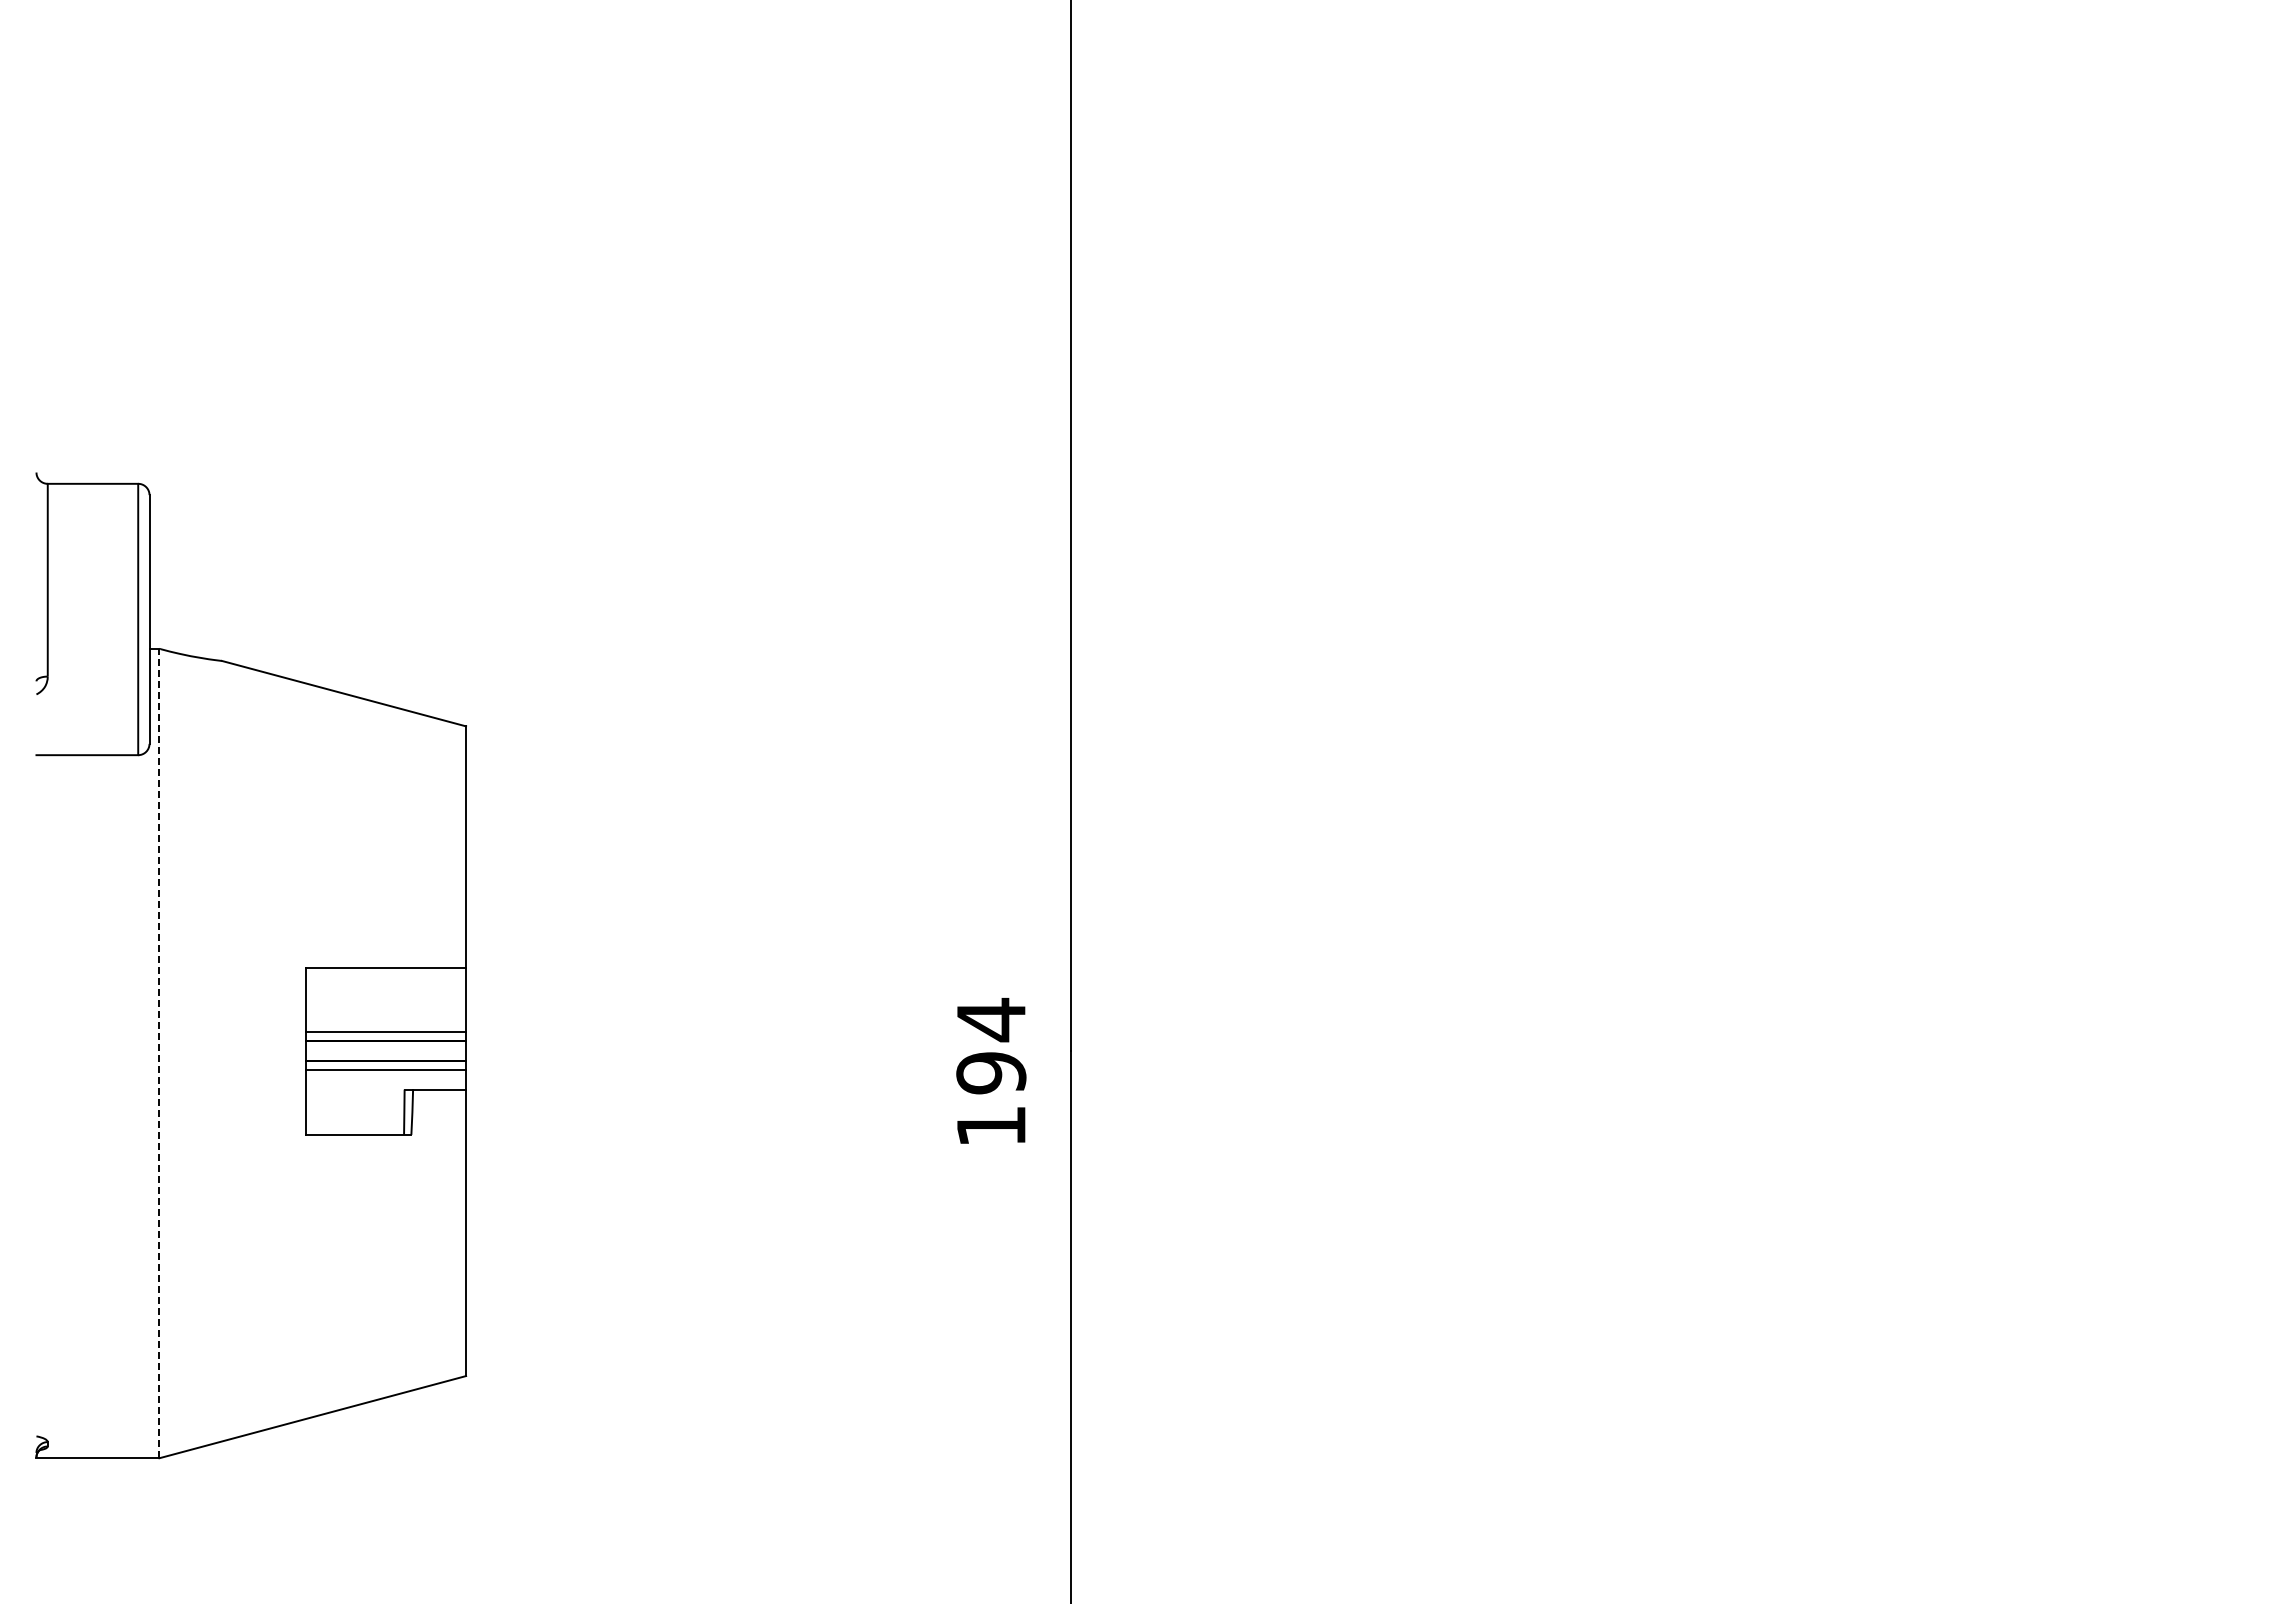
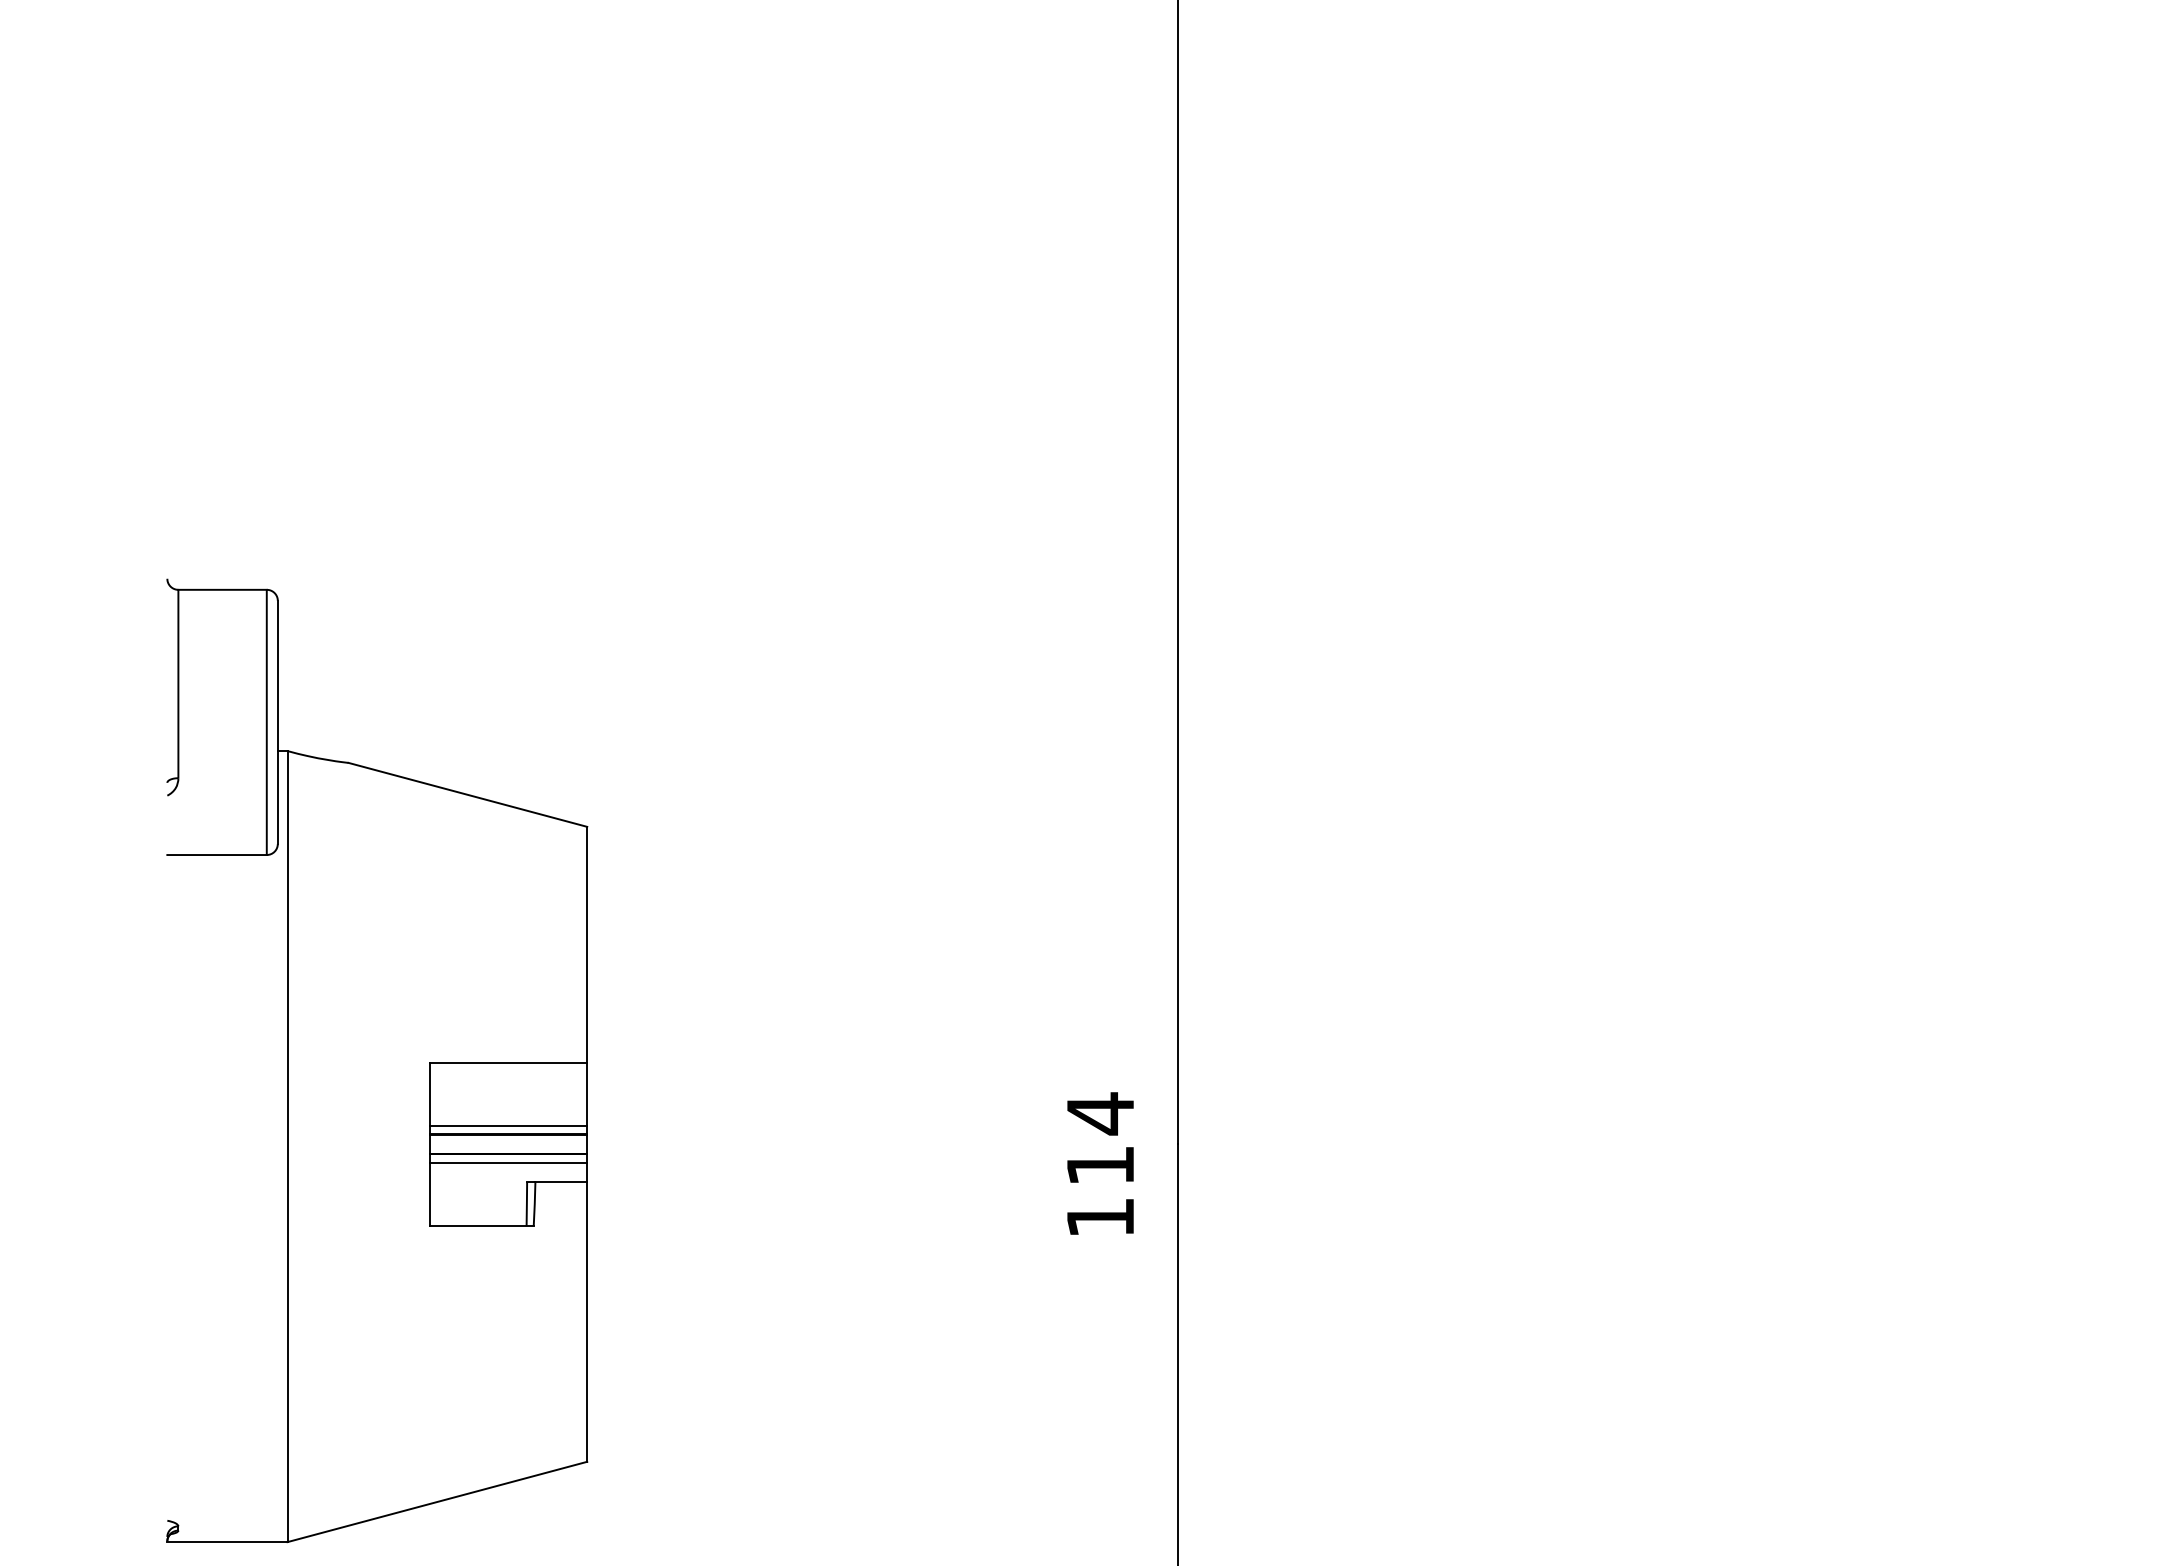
line: (159, 1053) -> (287, 1146), dashed -> solid
text: (991, 1073) -> (1100, 1166), 194 -> 114

